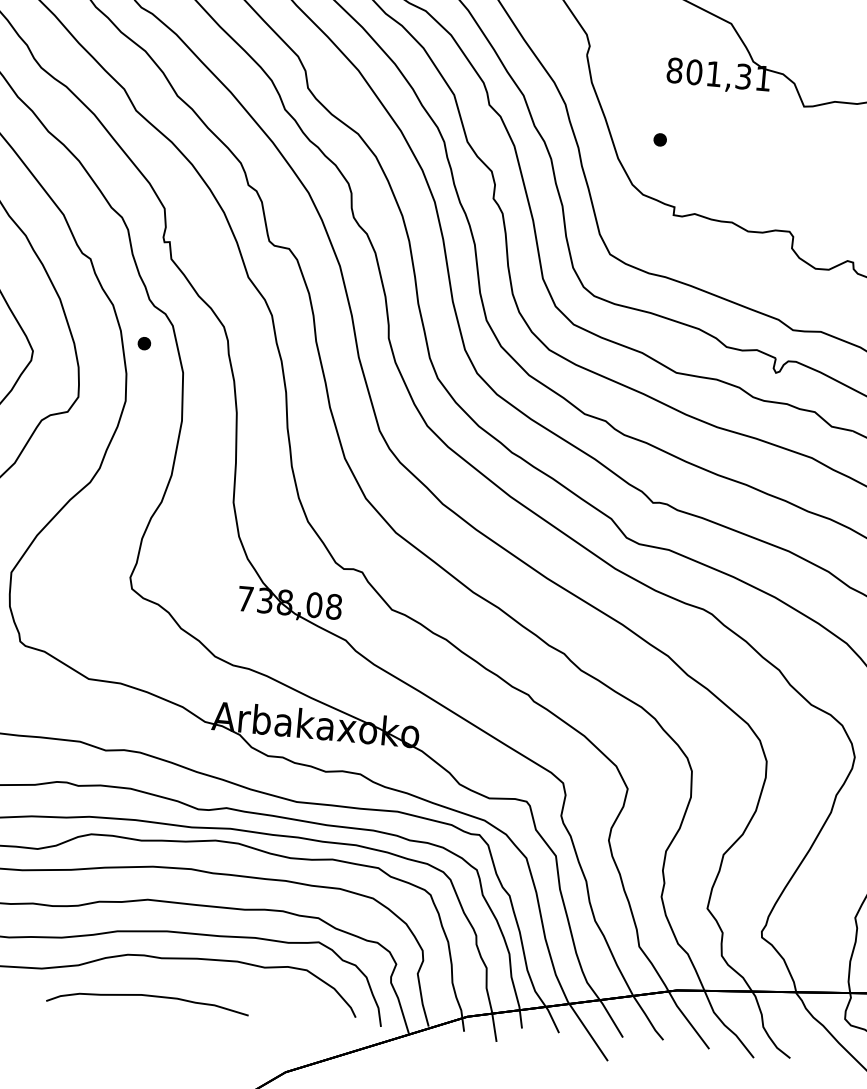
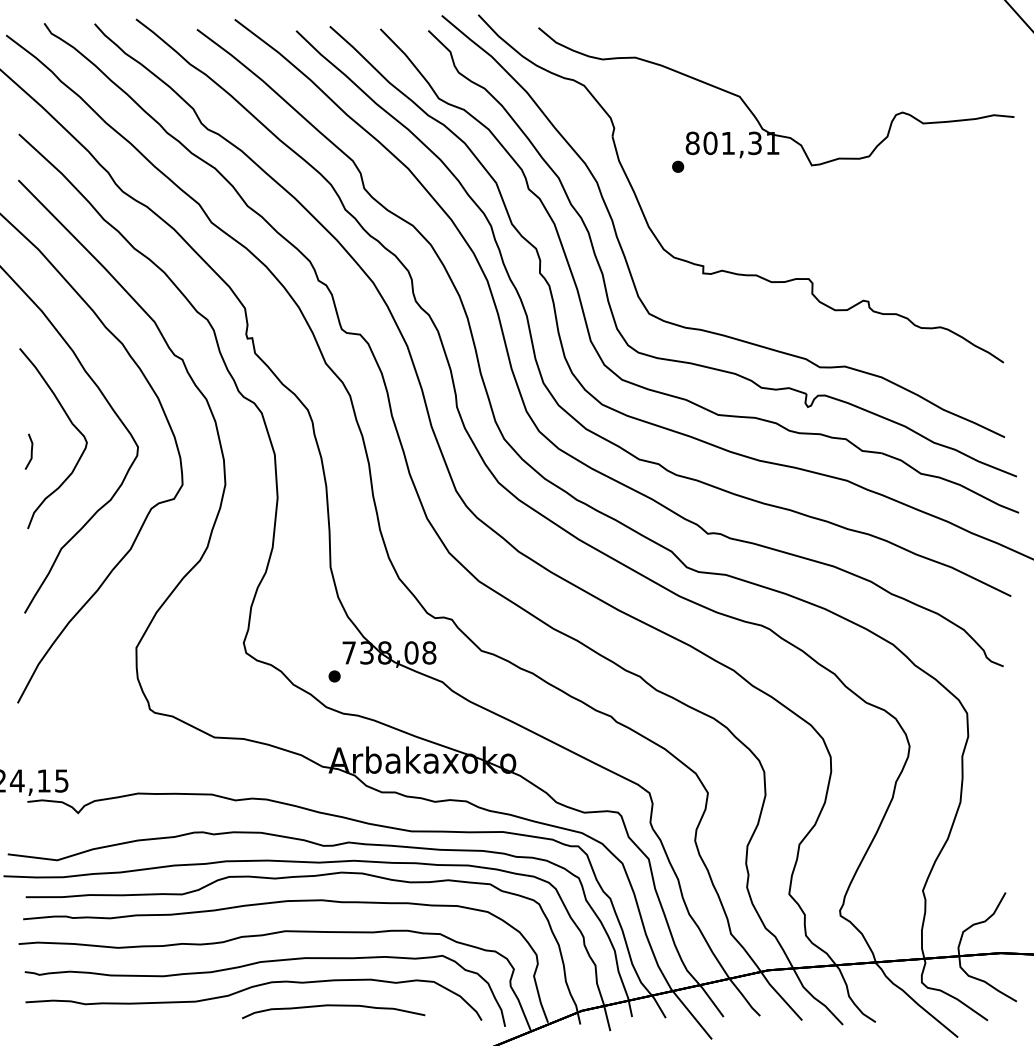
part: (660, 139) -> (678, 166), moved
part: (144, 343) -> (334, 676), moved
part: (147, 1002) -> (333, 1011), moved

